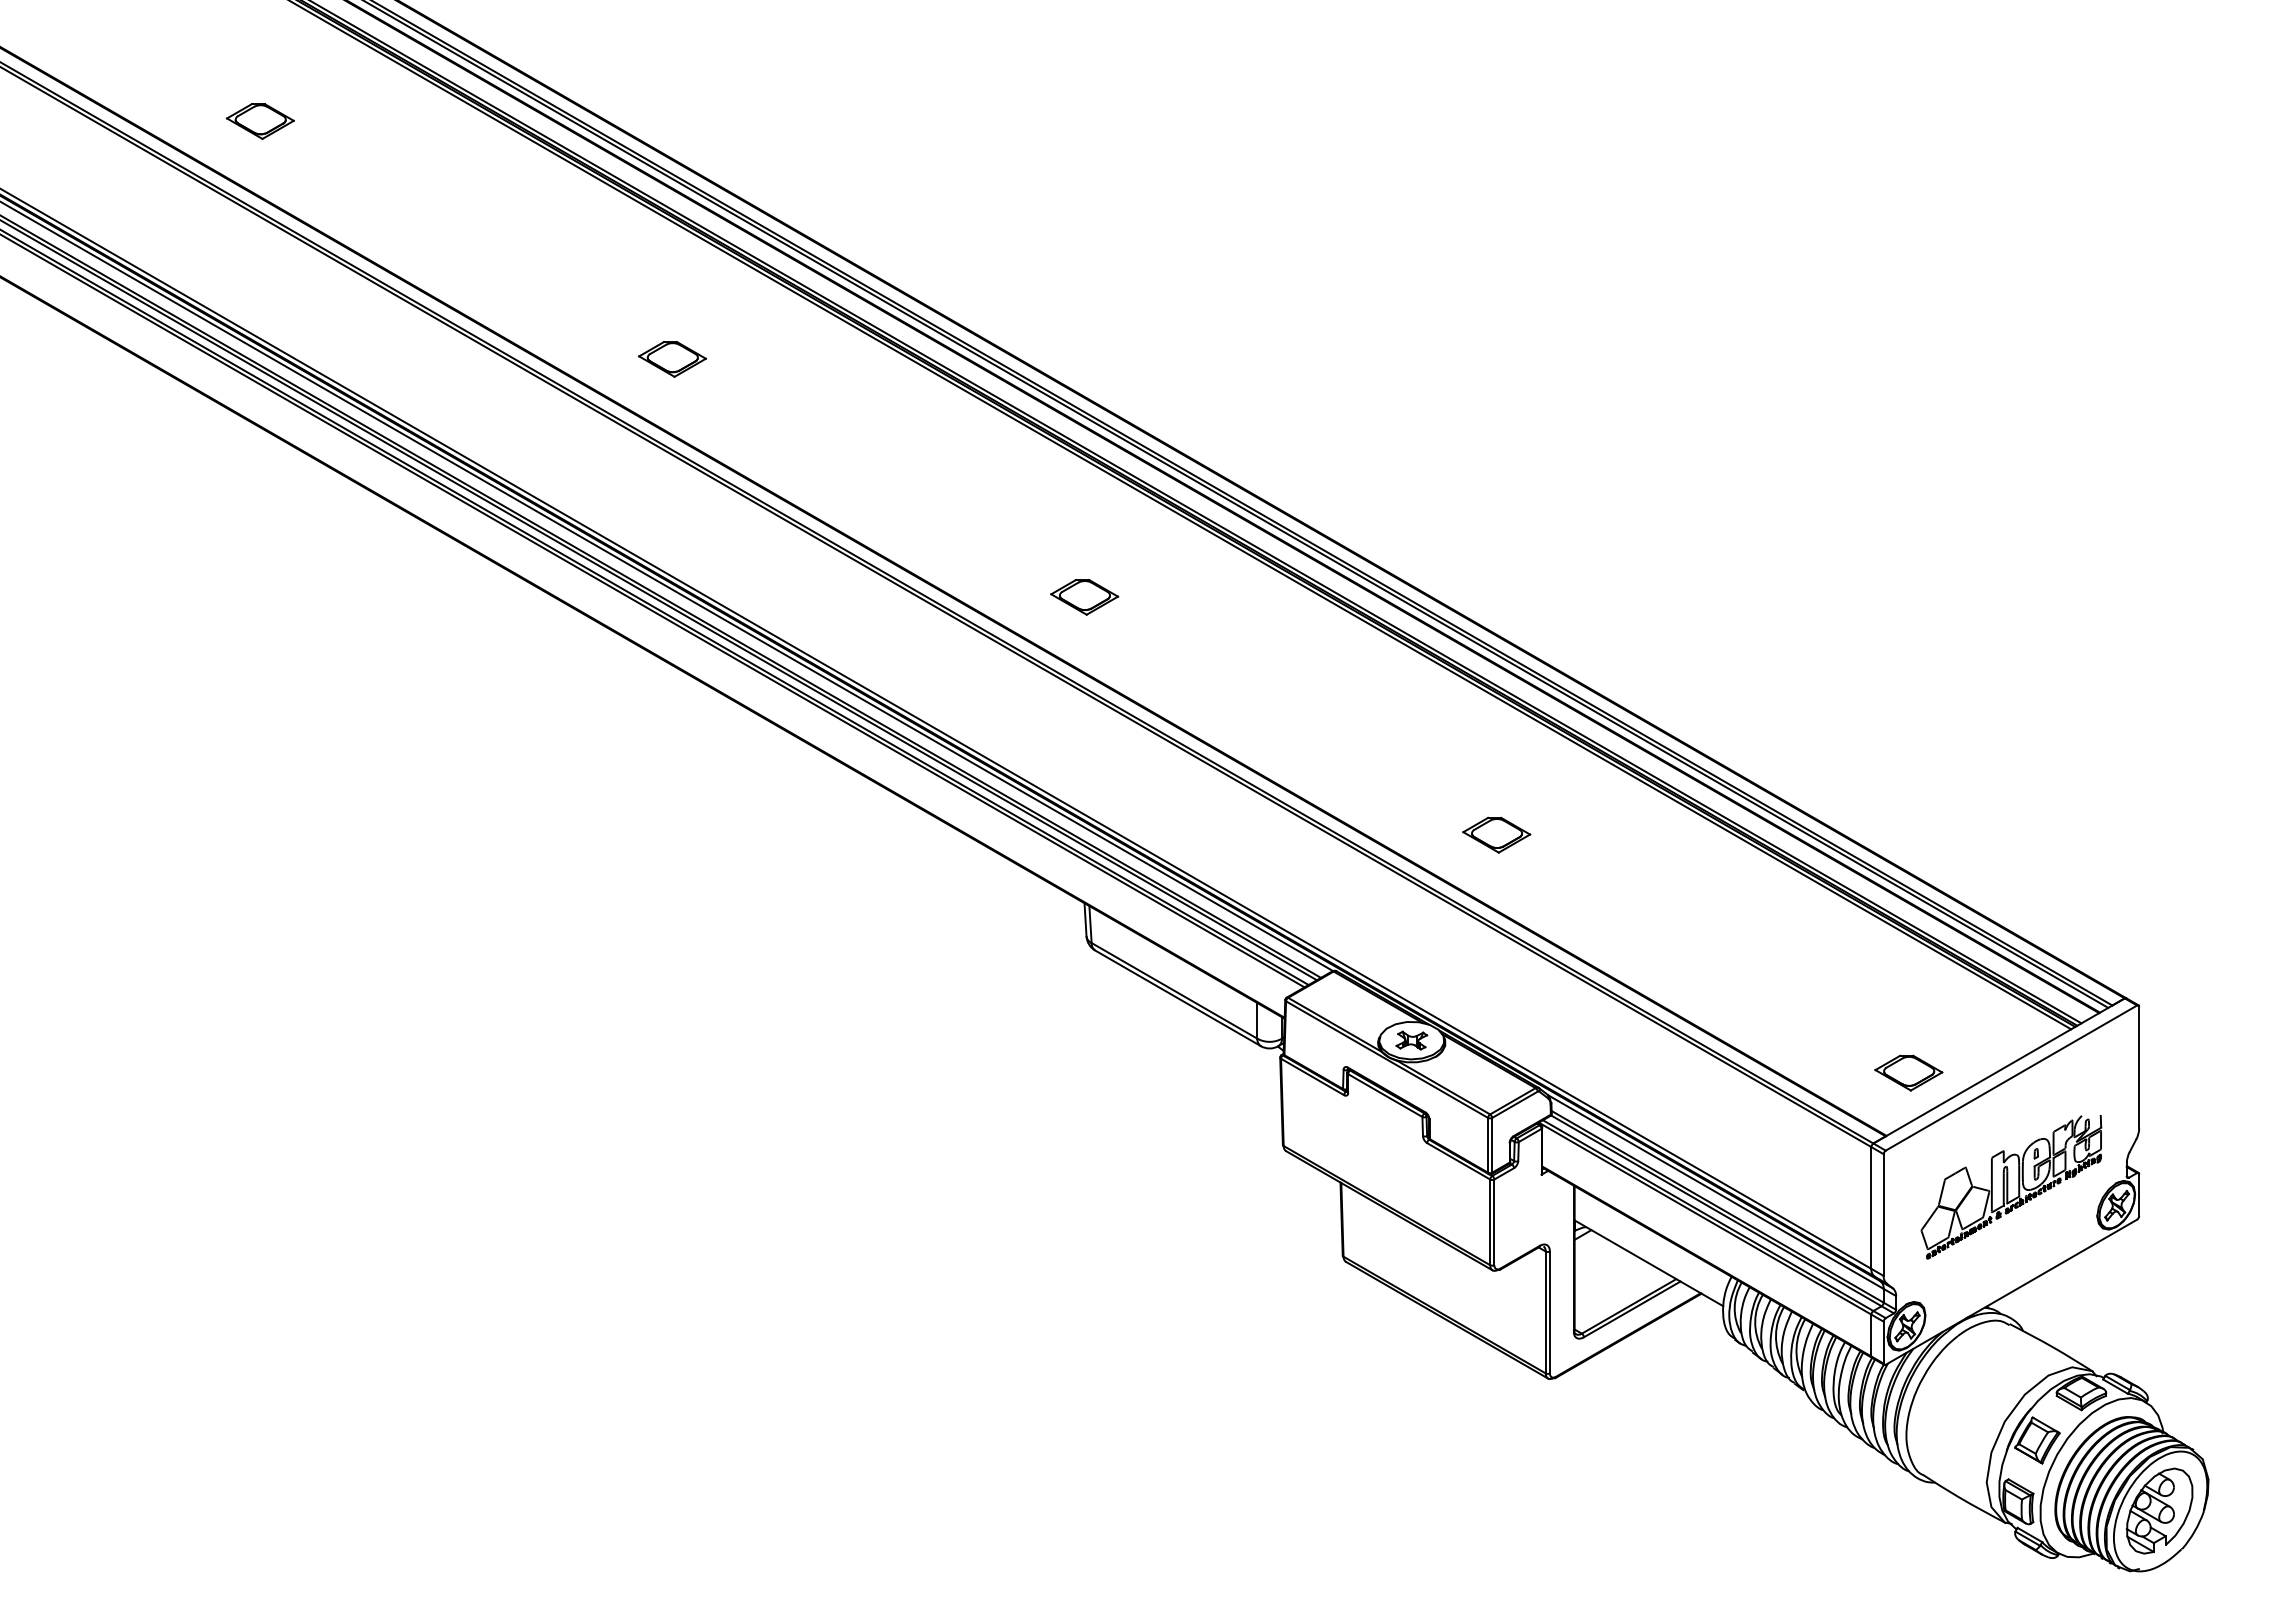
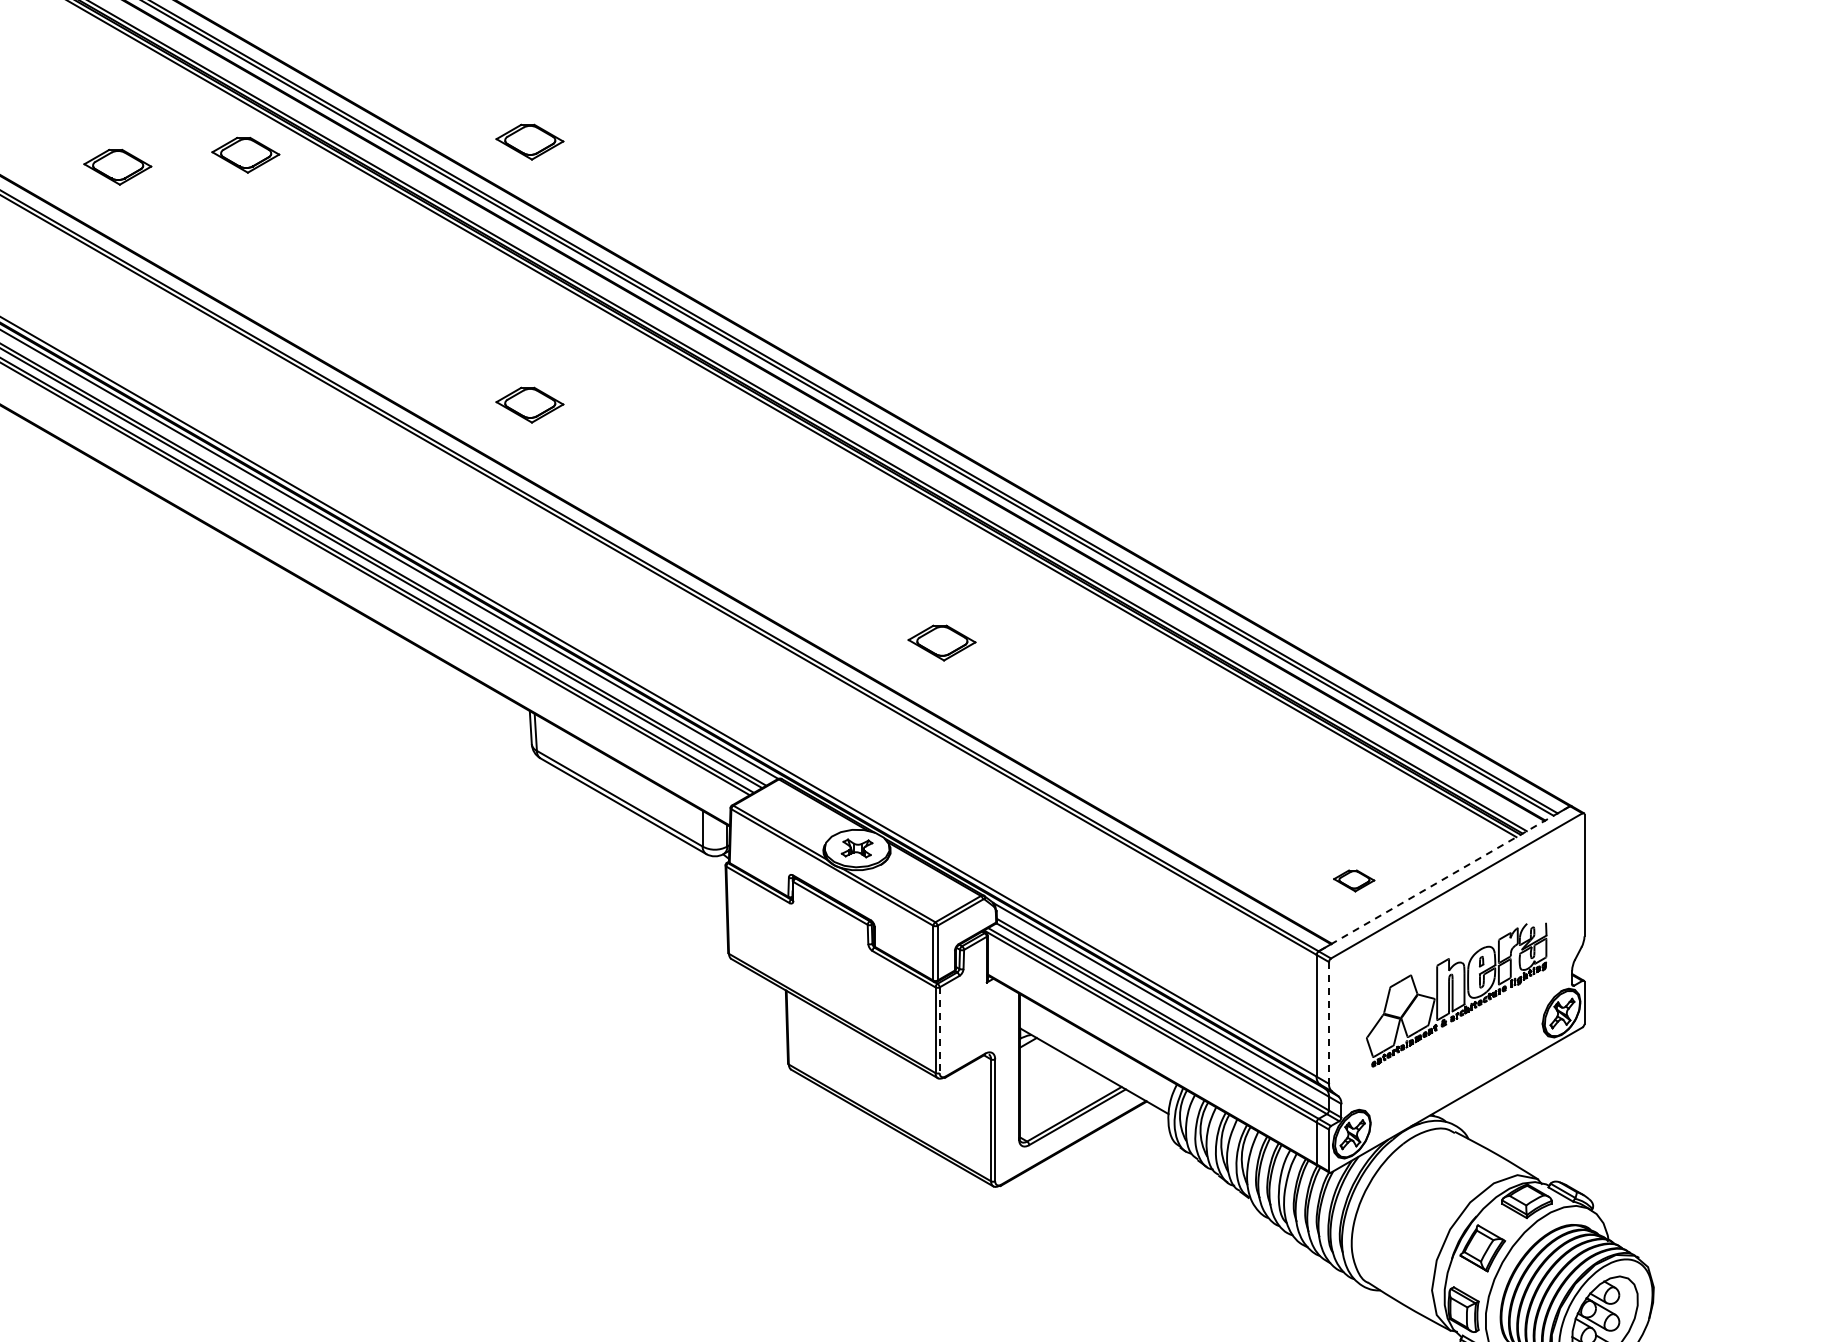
part: (1084, 334) -> (529, 142), added
part: (800, 347) -> (245, 155), added
line: (1998, 1071) -> (1443, 879), solid -> dashed
part: (1908, 1072) -> (1353, 880), size x0.6
line: (1883, 1215) -> (1328, 1023), solid -> dashed
line: (1494, 1222) -> (939, 1030), solid -> dashed

